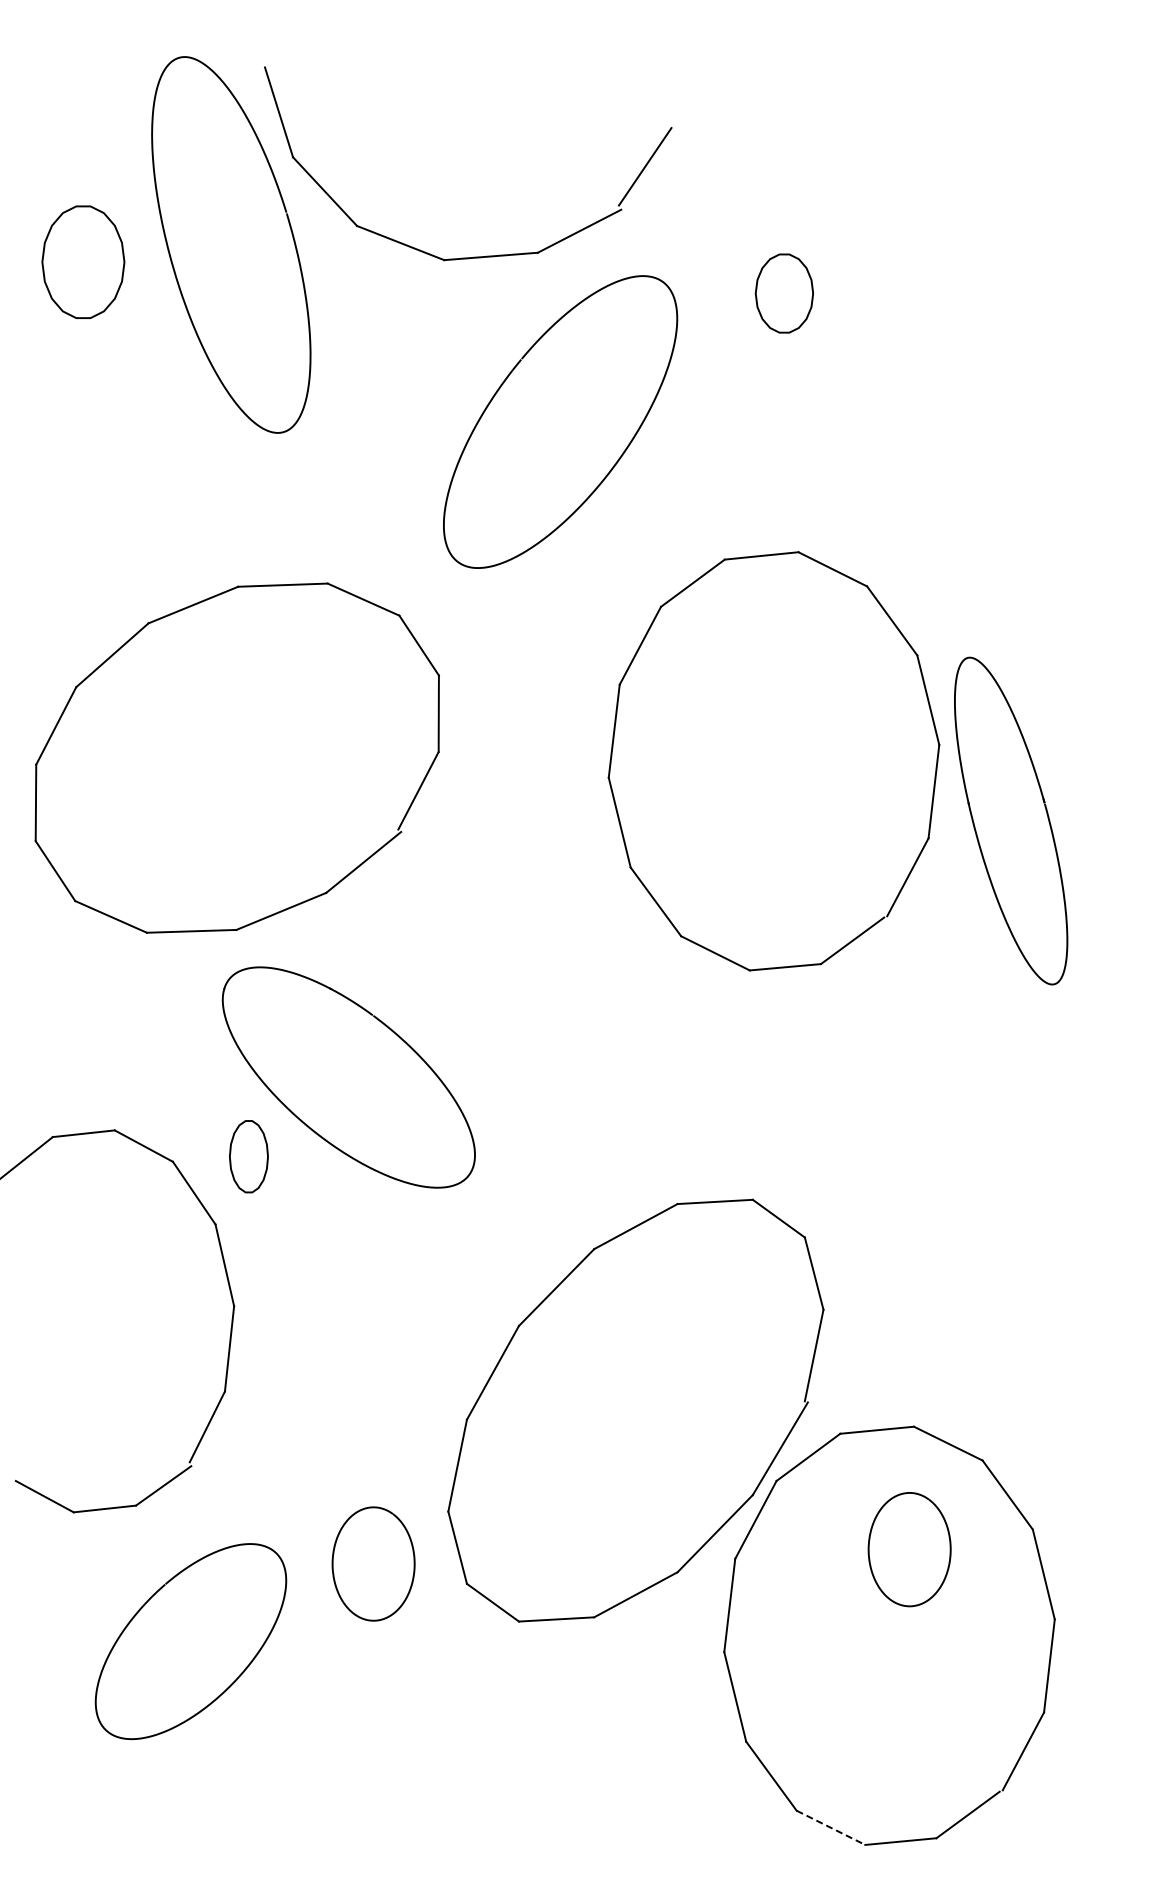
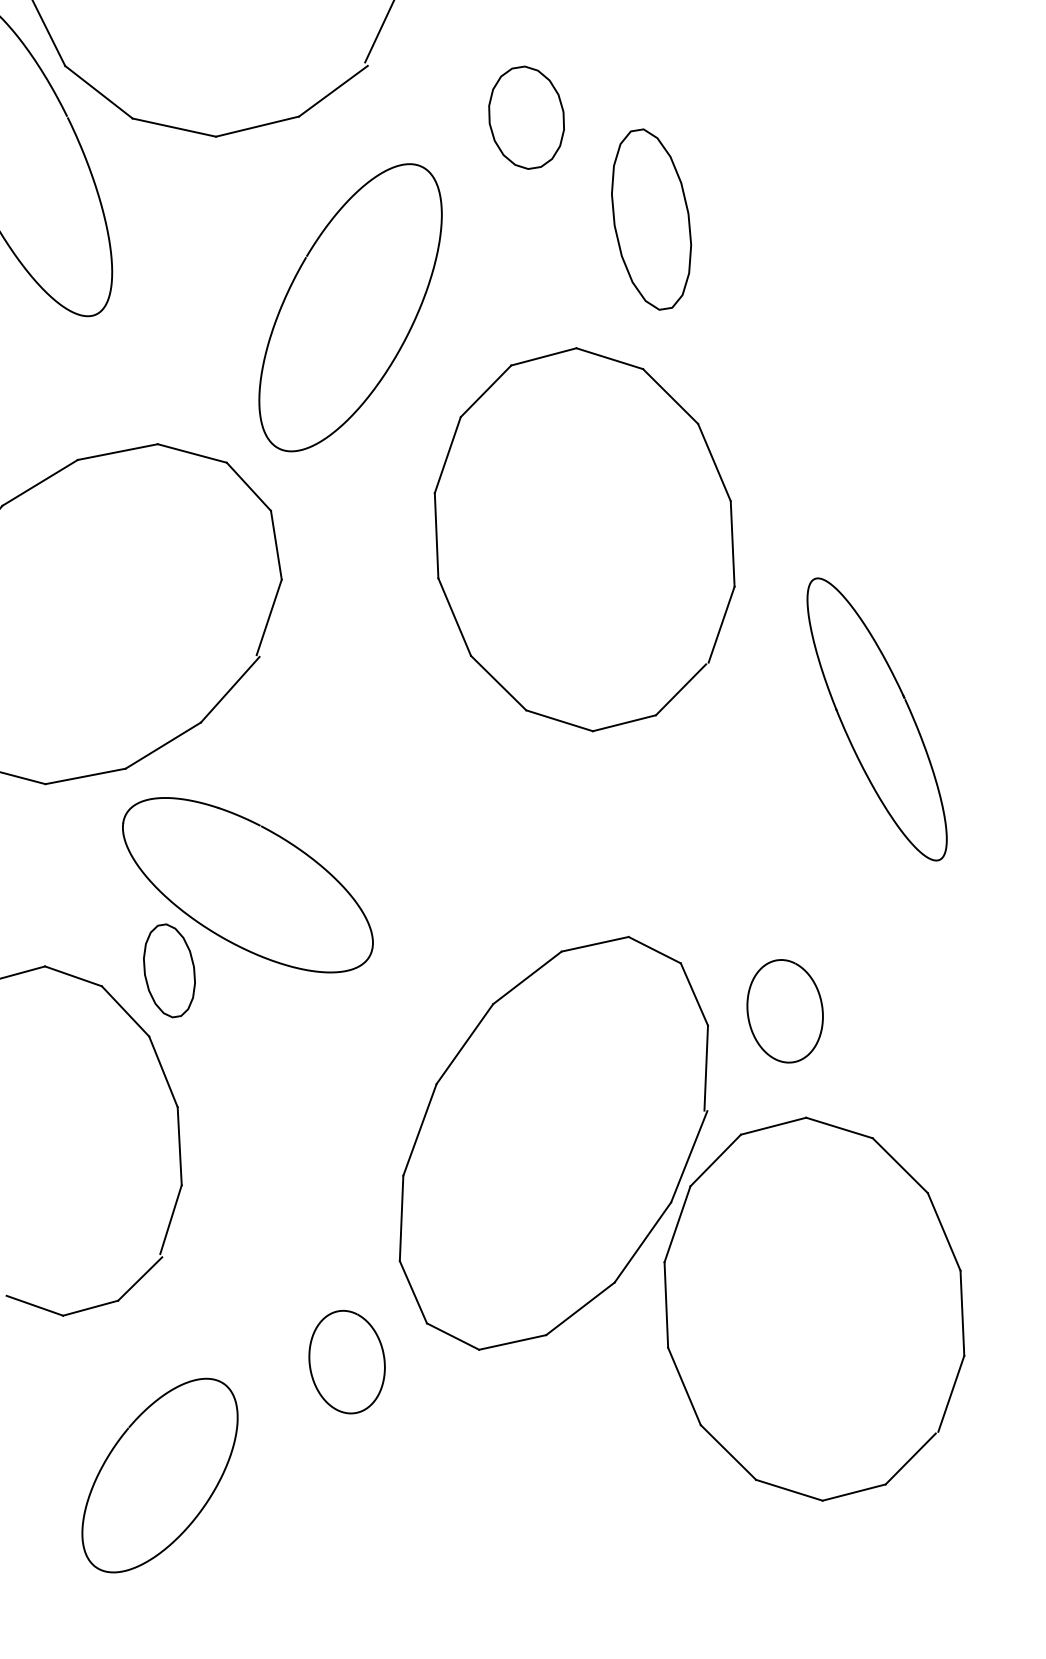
part: (784, 293) -> (526, 117), size x1.43
curve: (506, 380) -> (296, 278), moved
part: (902, 425) -> (651, 219), added
part: (1011, 820) -> (877, 718), moved
part: (248, 1156) -> (169, 970), size x1.43
curve: (869, 1549) -> (749, 1016), moved
curve: (333, 1563) -> (310, 1367), moved
curve: (144, 1606) -> (113, 1450), moved
line: (831, 1828) -> (789, 1490), dashed -> solid

